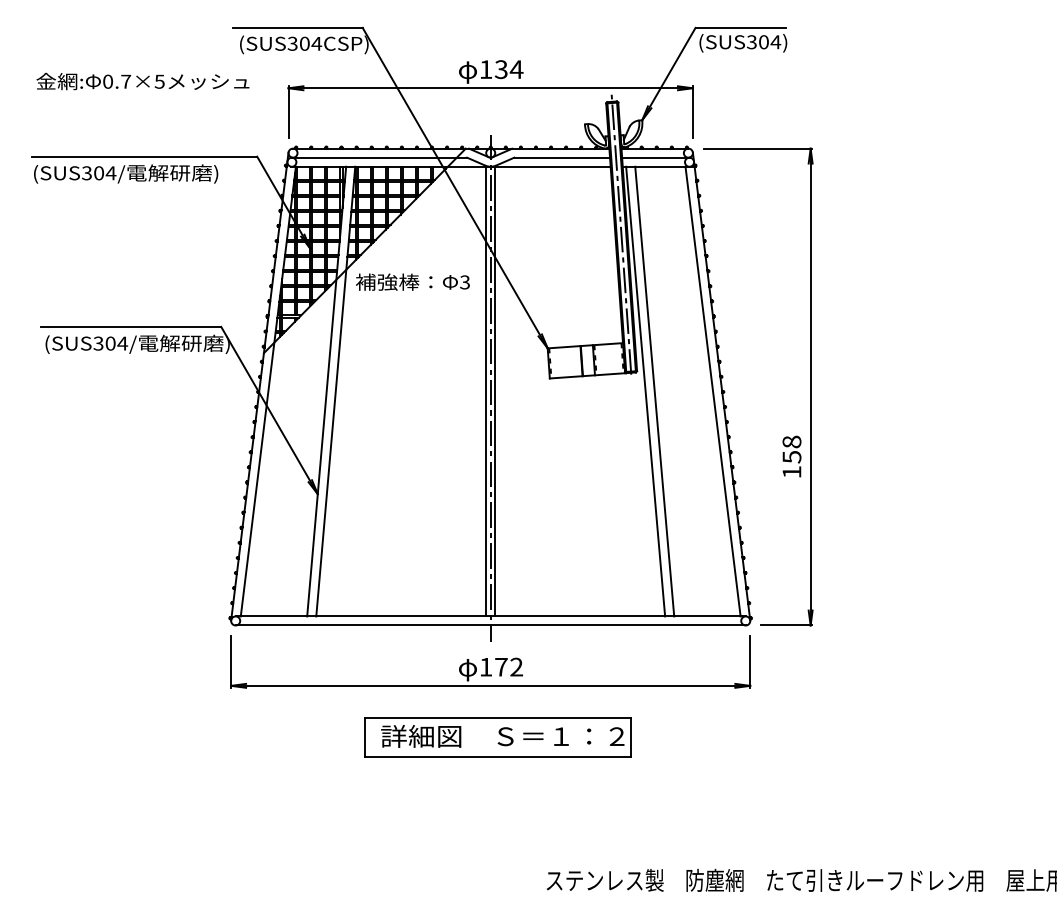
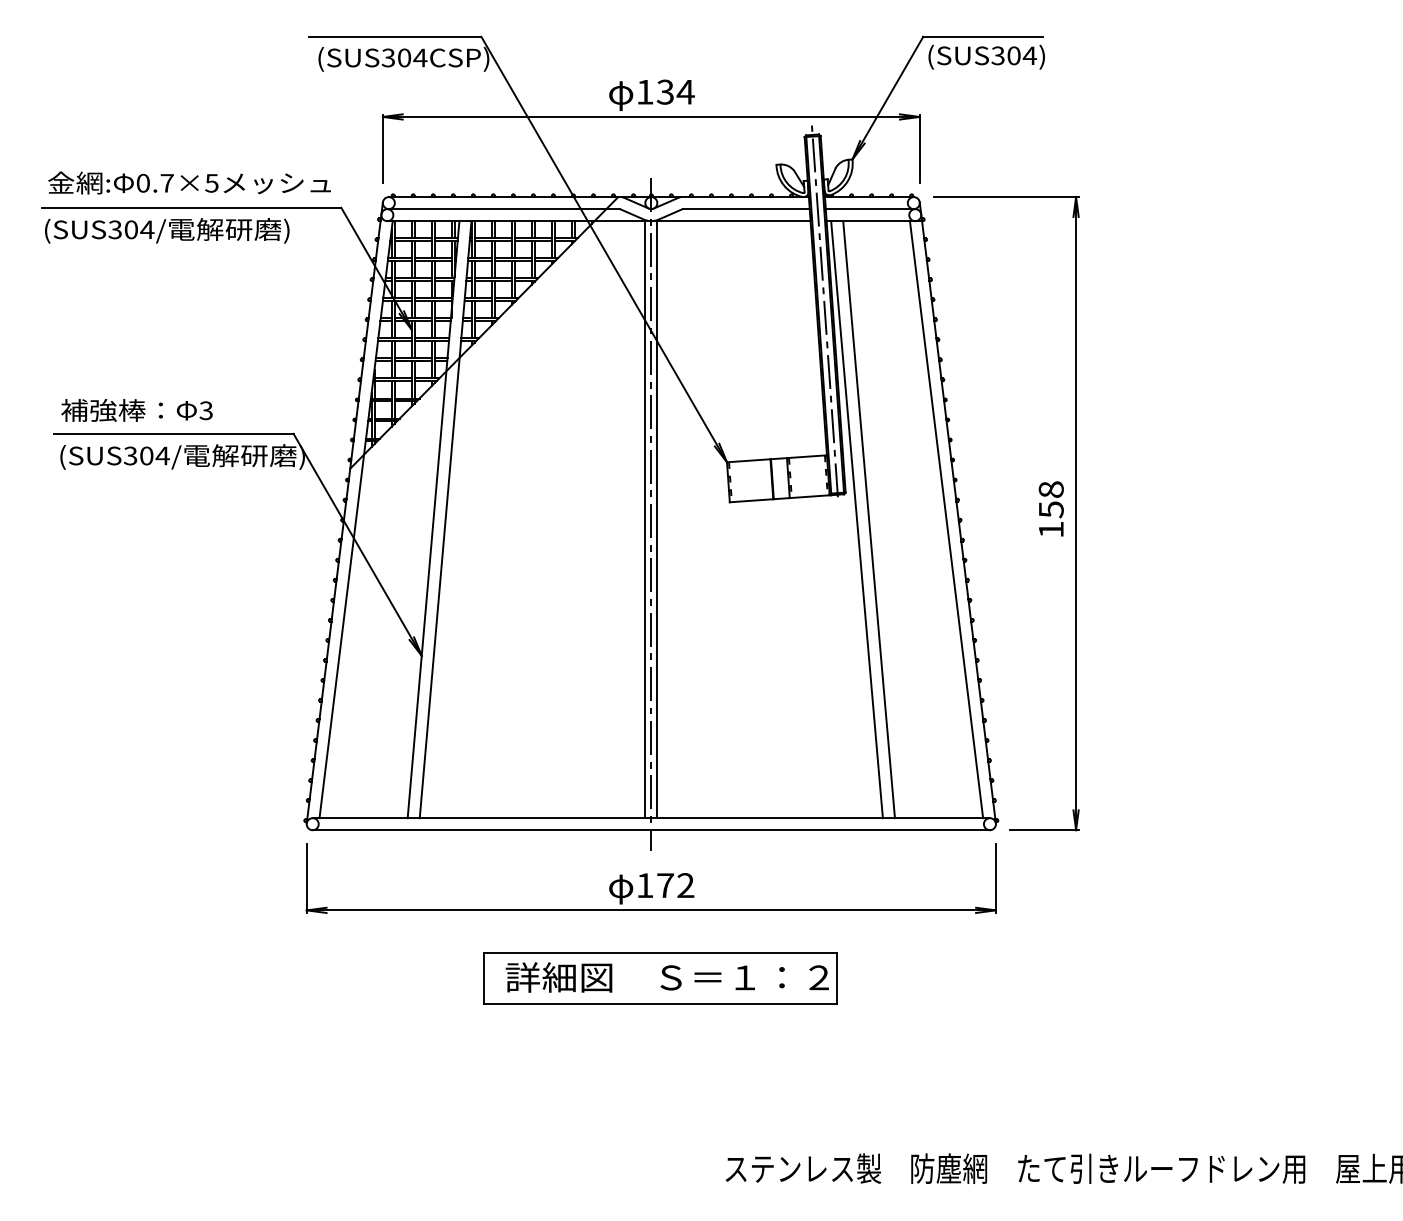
text: (142, 81) -> (189, 182), moved
text: (412, 282) -> (136, 410), moved
text: (791, 456) -> (1050, 508), moved

